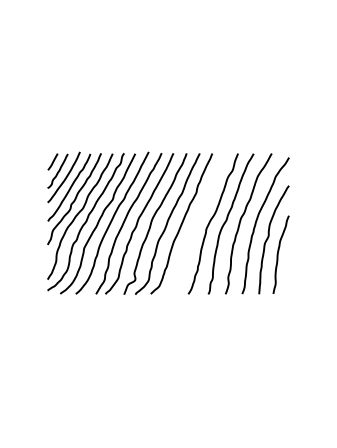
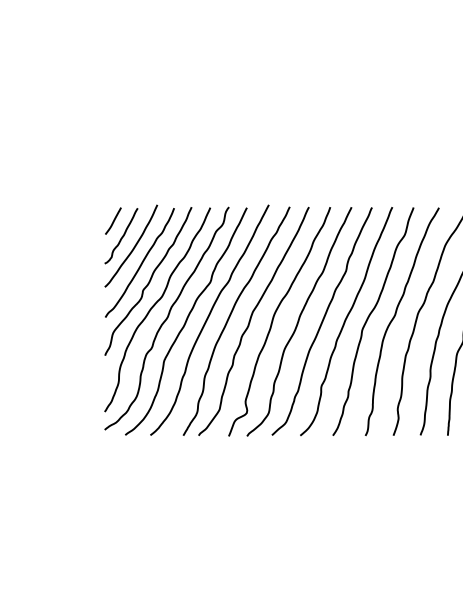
curve: (196, 223) -> (346, 320), added

